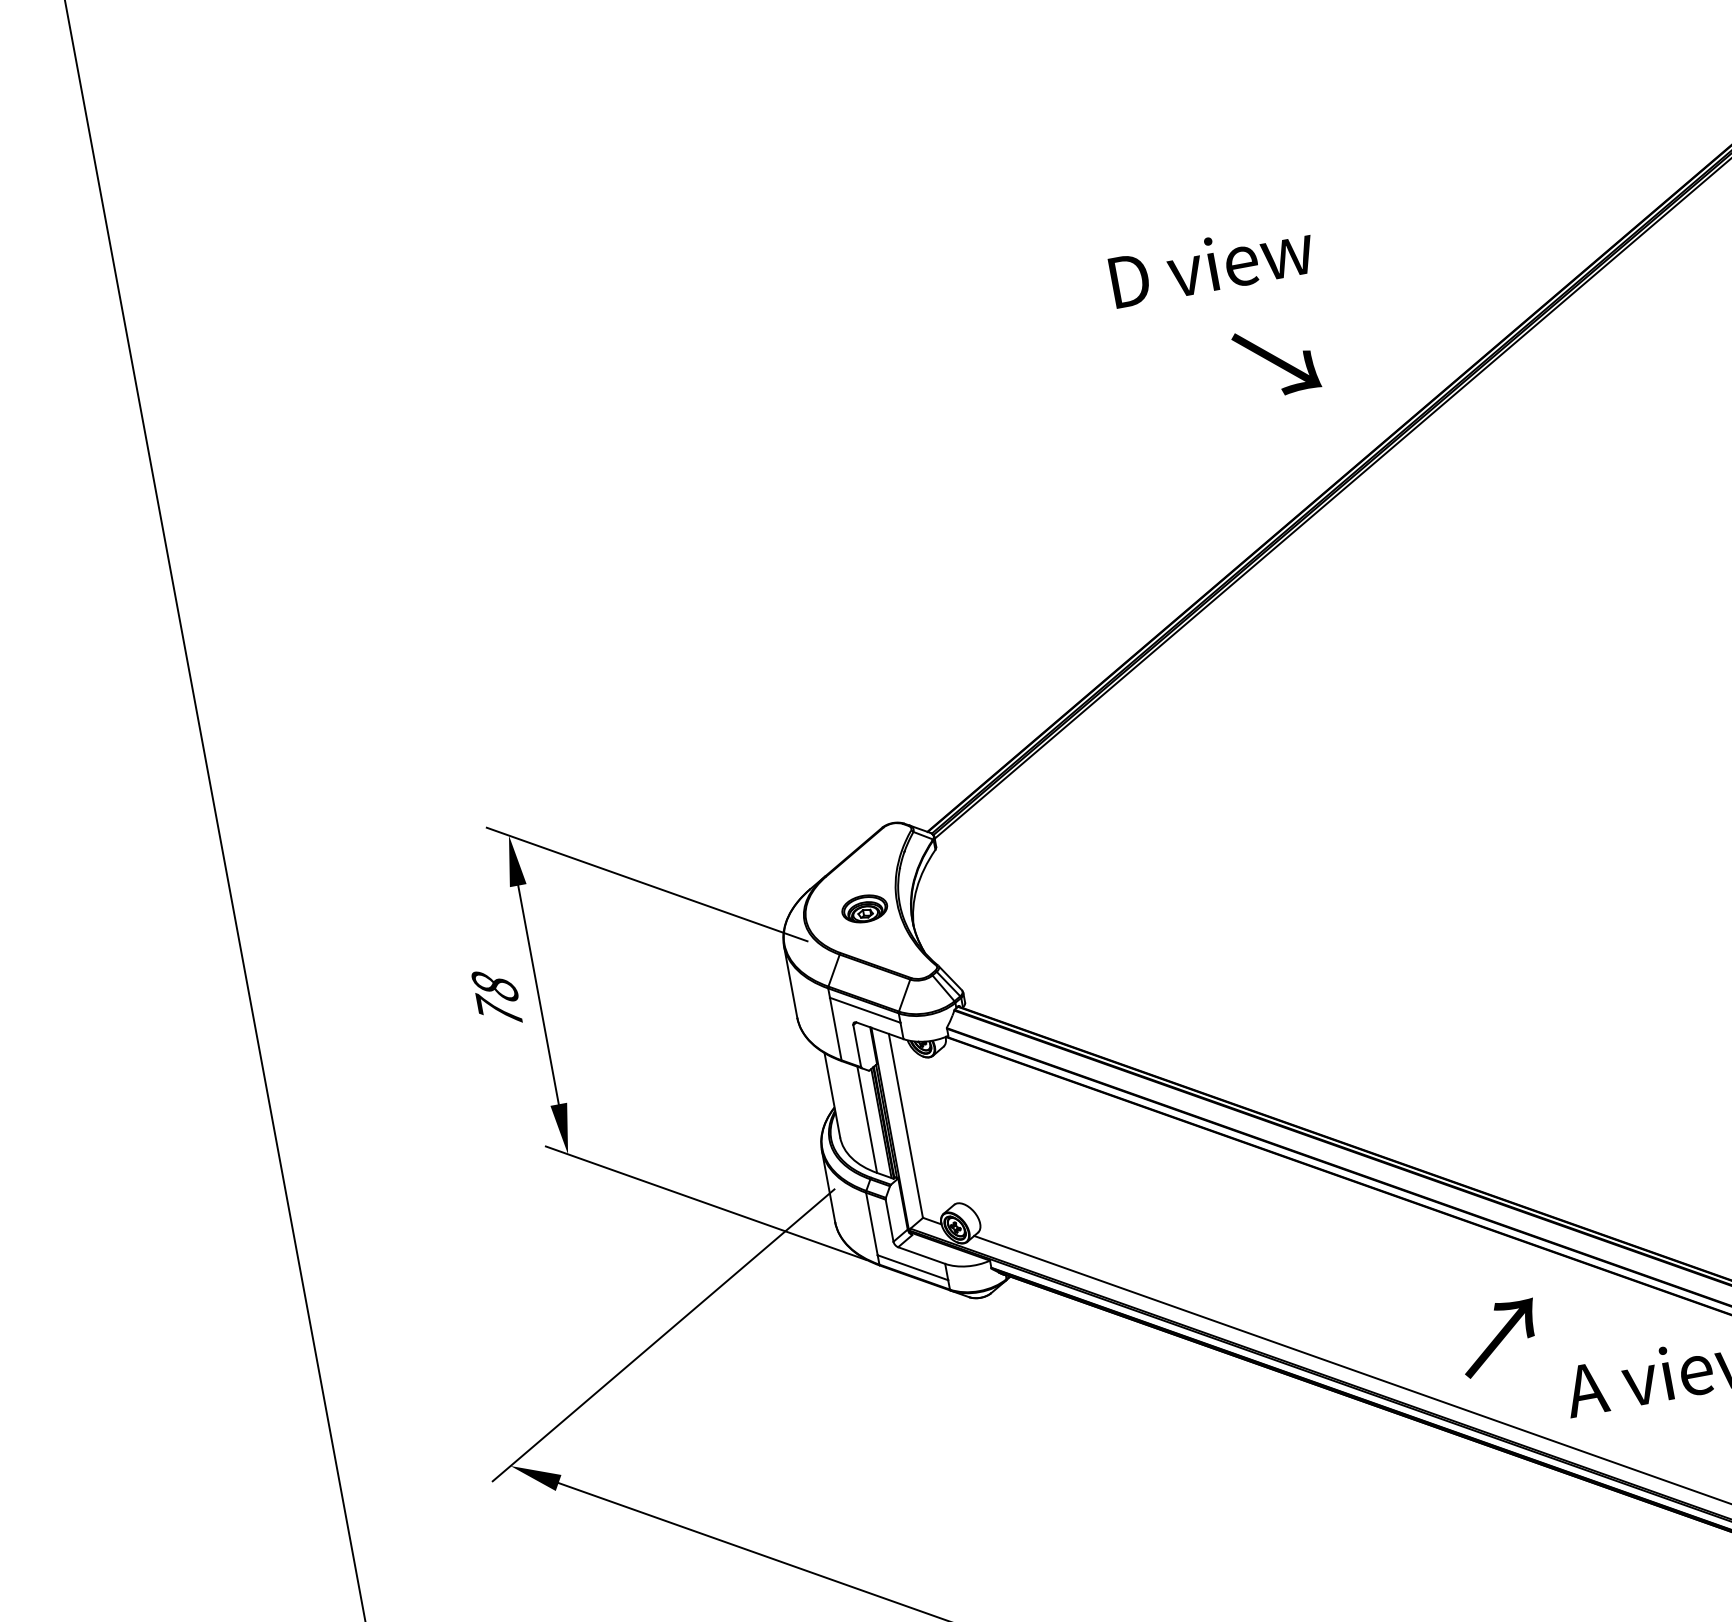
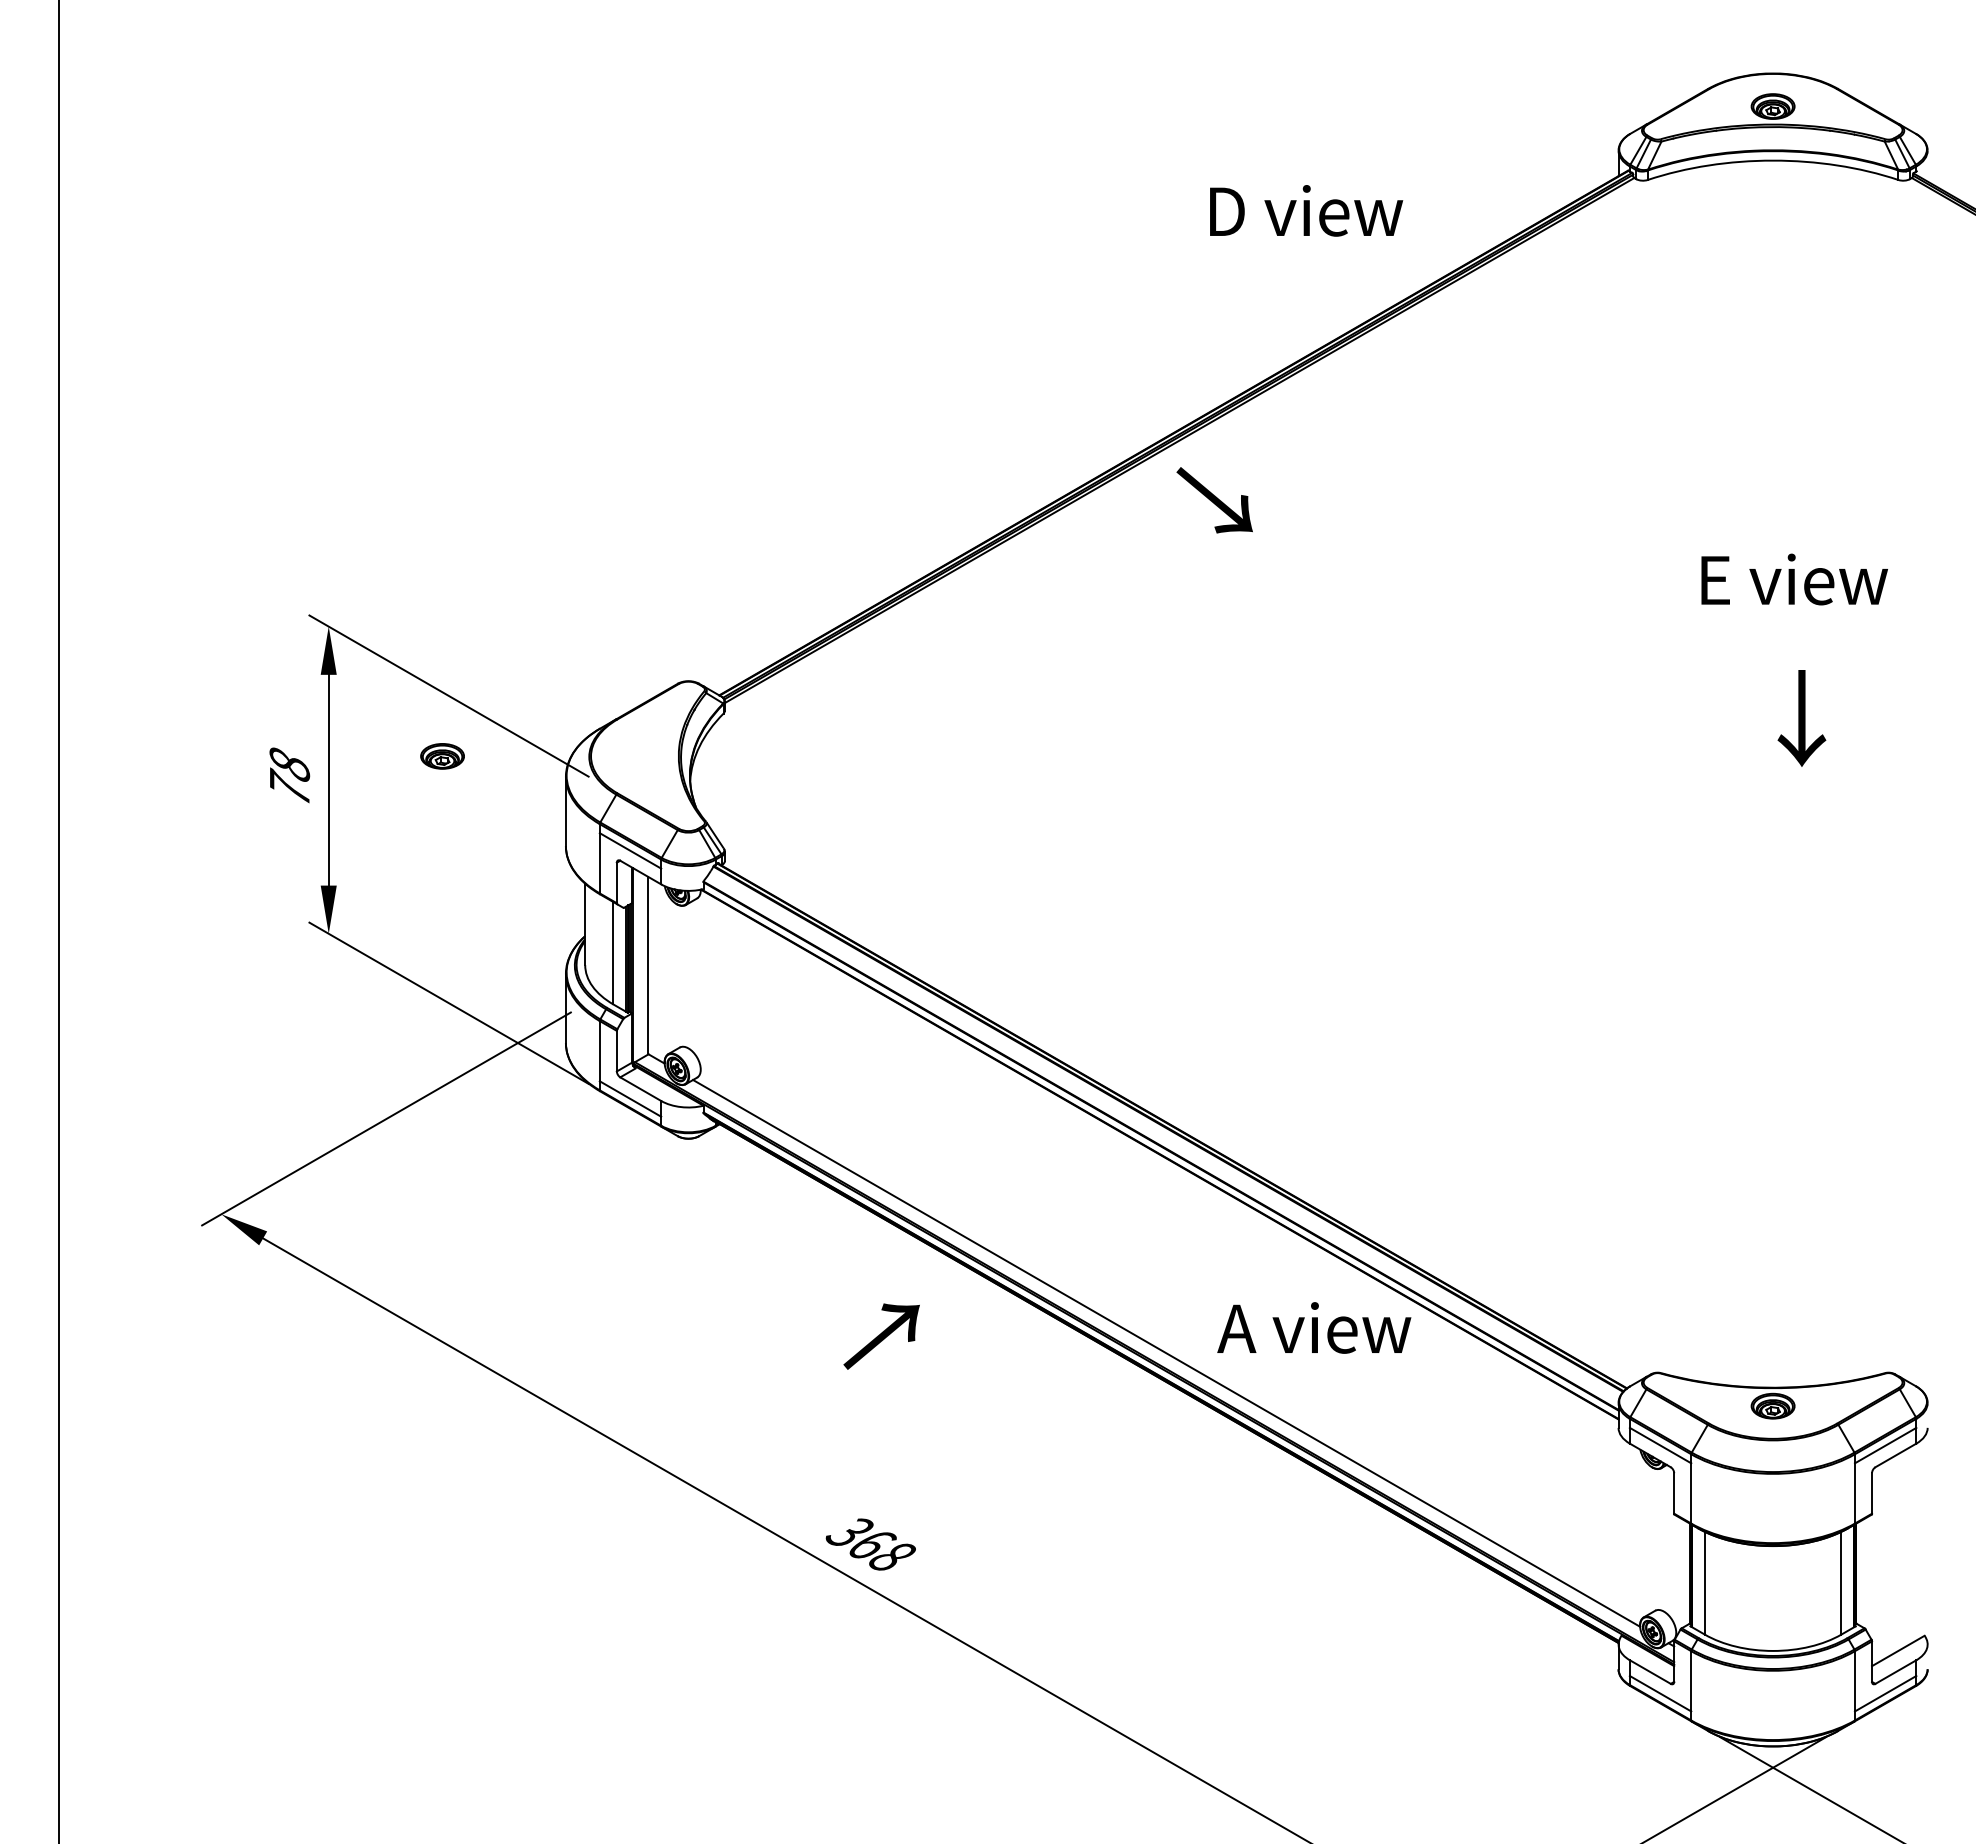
text: (1212, 264) -> (1306, 210), moved
text: (1276, 361) -> (1214, 500), moved
part: (864, 909) -> (442, 756), moved
text: (1499, 1337) -> (881, 1336), moved

